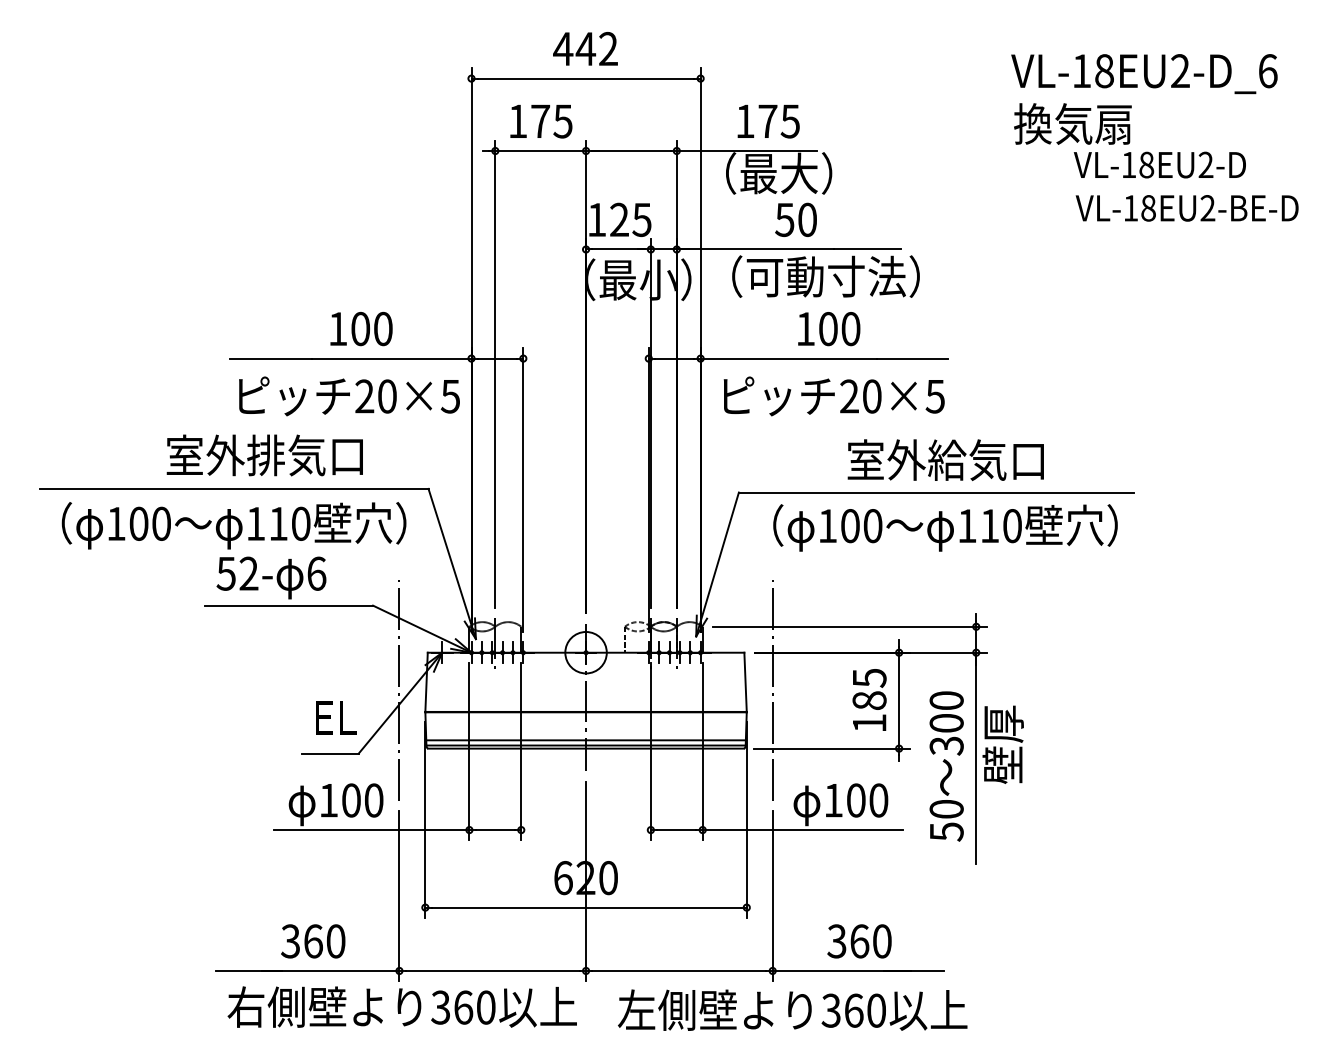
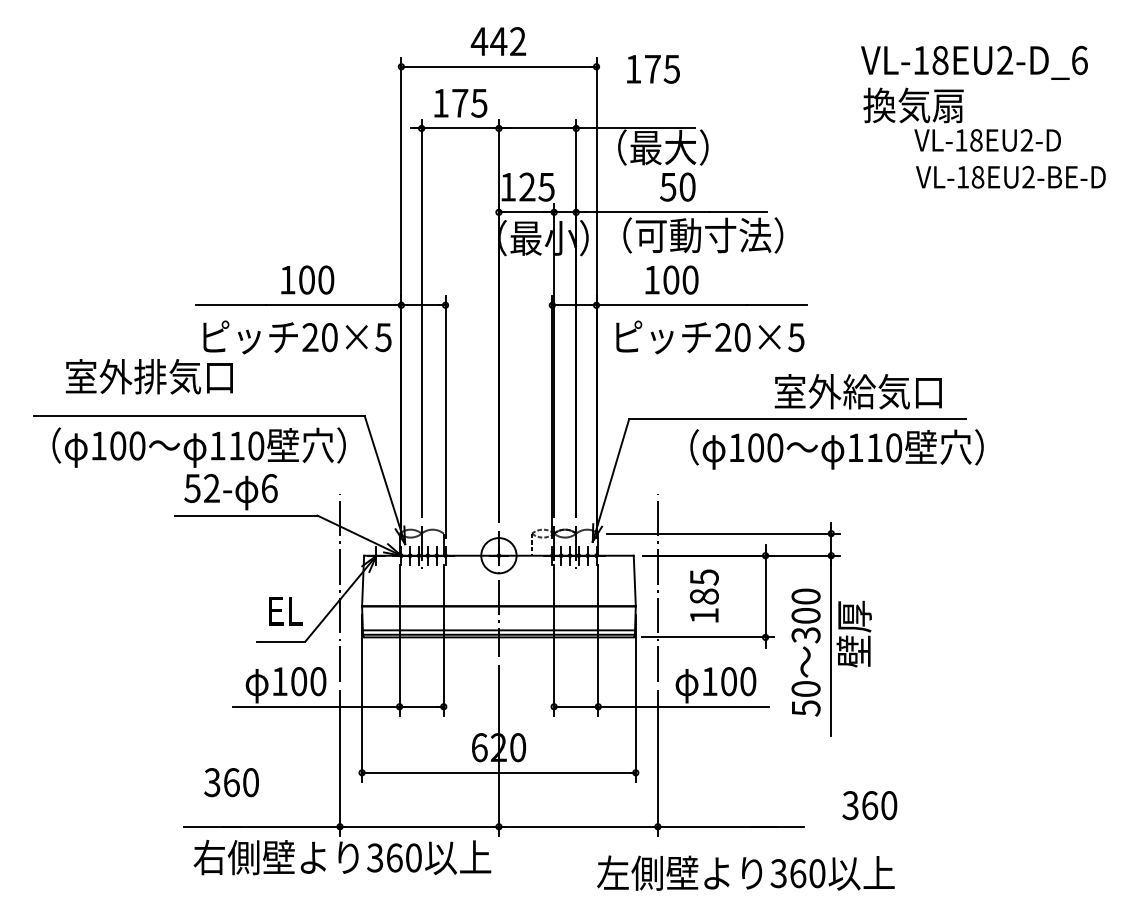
text: (768, 121) -> (653, 69), moved
text: (828, 328) -> (671, 279), moved
text: (264, 455) -> (149, 376), moved
text: (944, 459) -> (857, 391), moved
text: (944, 527) -> (836, 449), moved
text: (868, 699) -> (703, 595), moved
text: (313, 941) -> (231, 782), moved
text: (859, 941) -> (869, 805), moved
text: (792, 1009) -> (745, 872), moved

